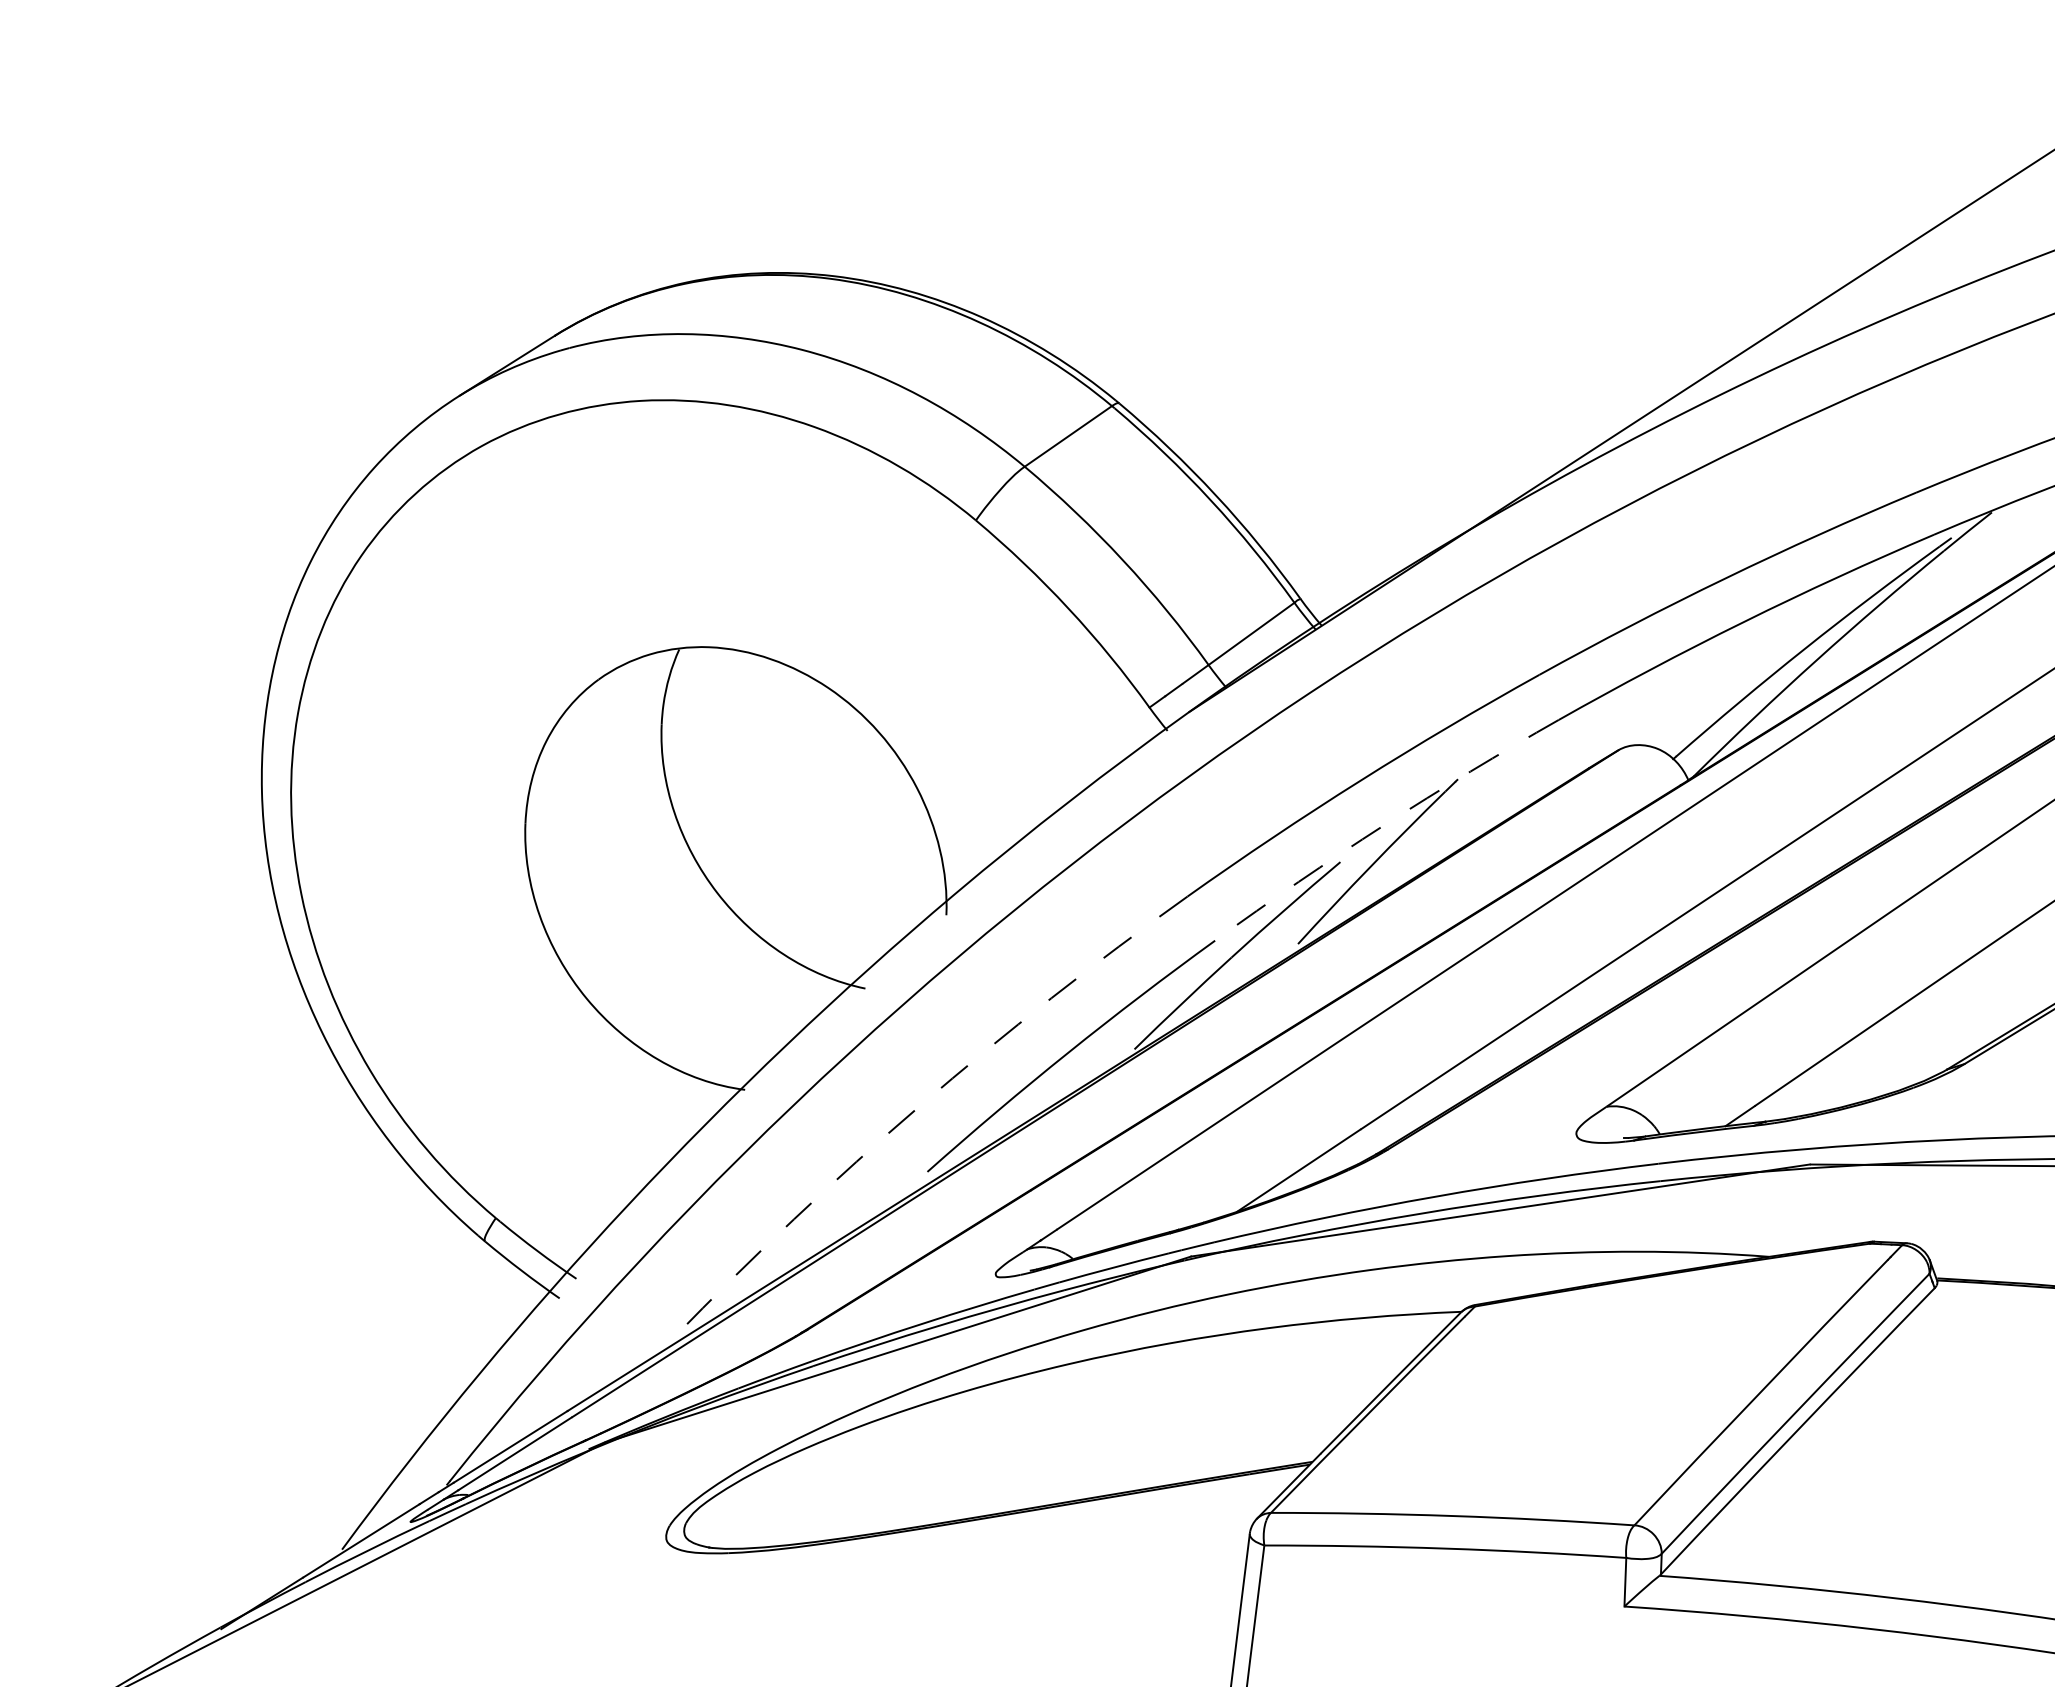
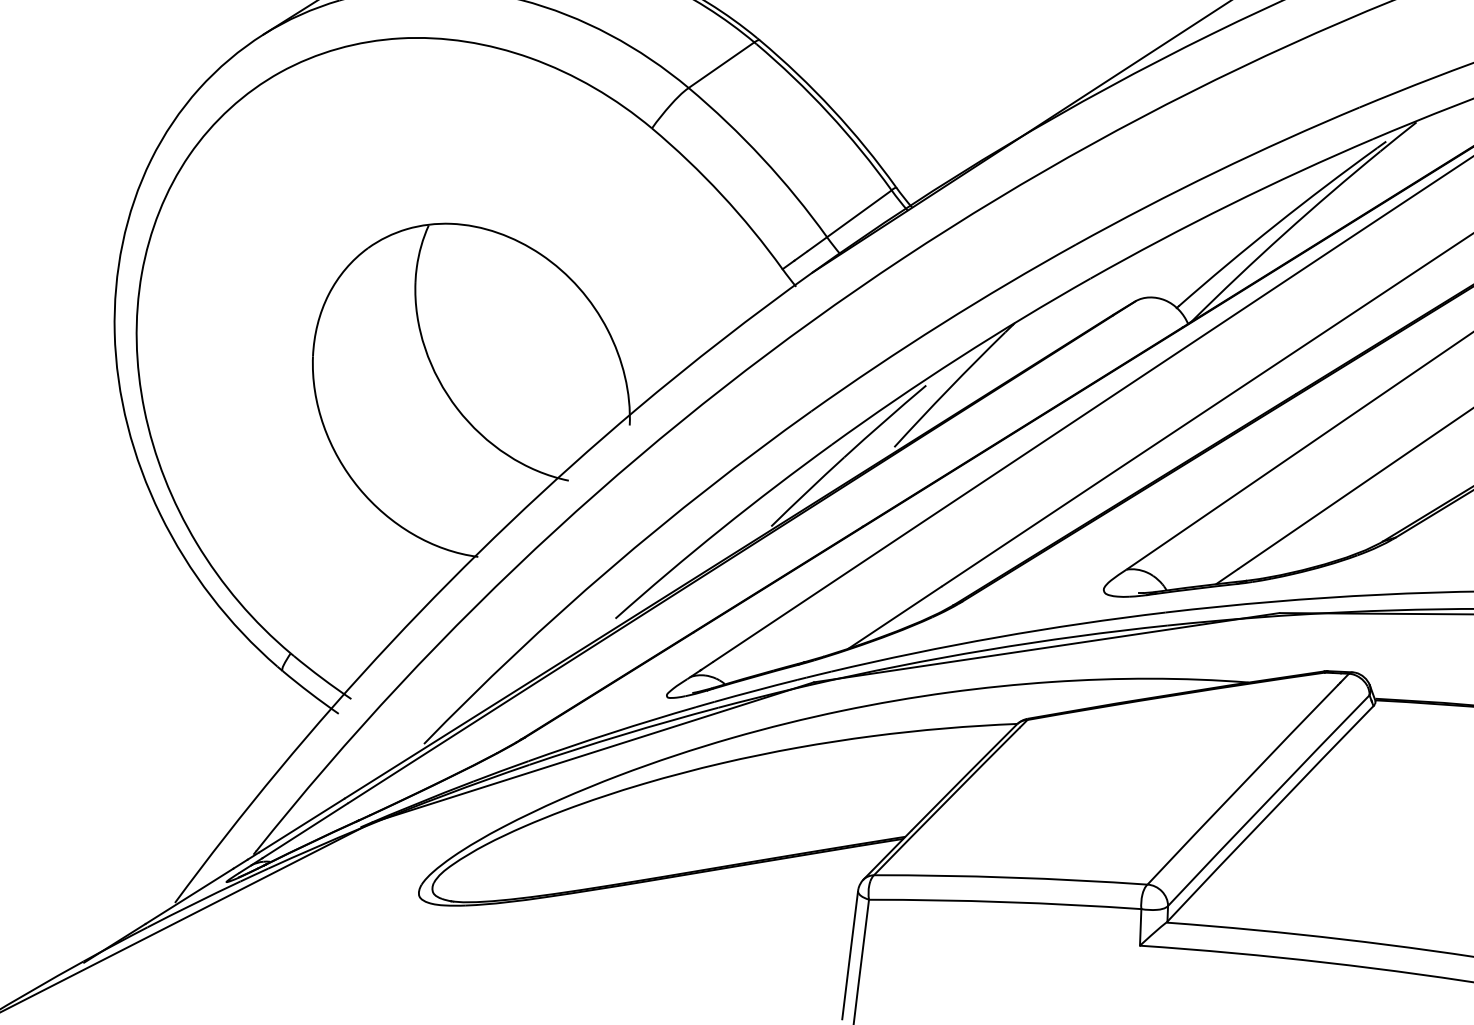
arc: (1383, 825) -> (958, 357), dashed -> solid
arc: (920, 1105) -> (610, 568), dashed -> solid

